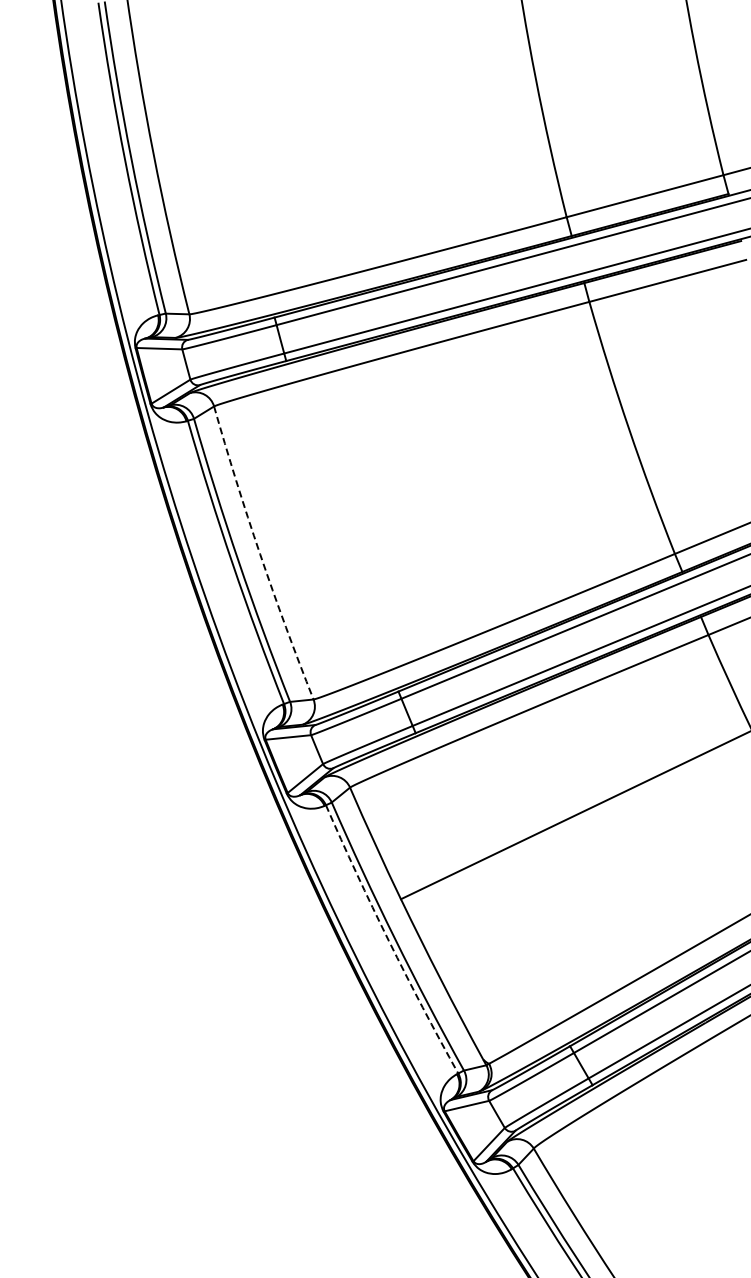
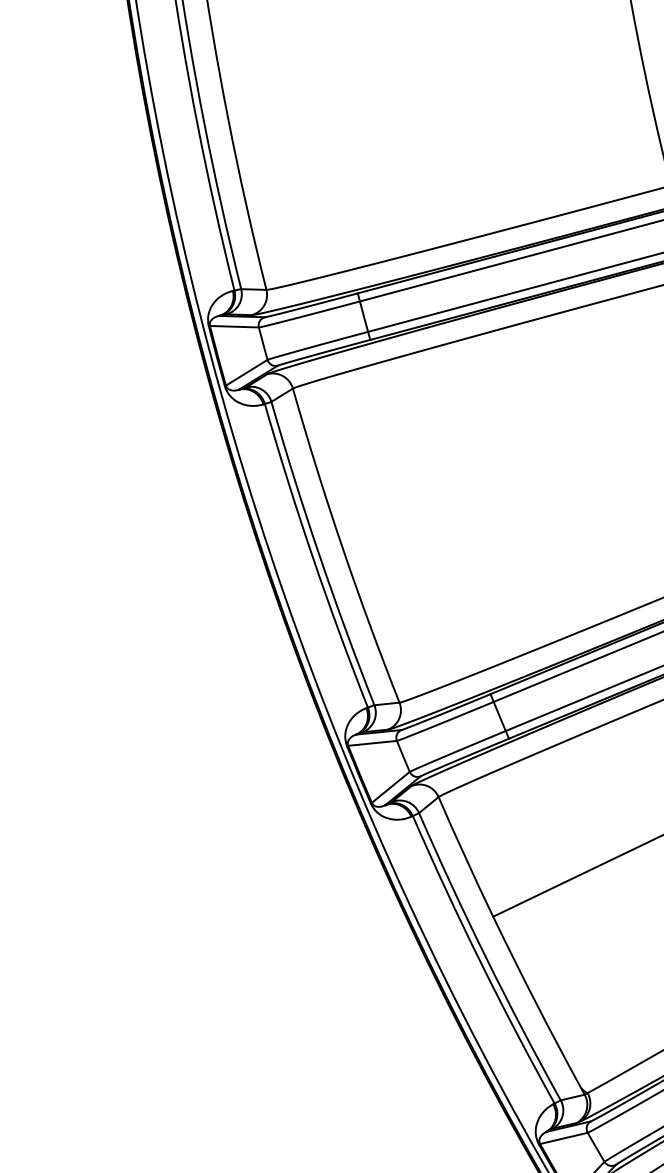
arc: (260, 554) -> (342, 547), dashed -> solid
arc: (388, 940) -> (479, 960), dashed -> solid

